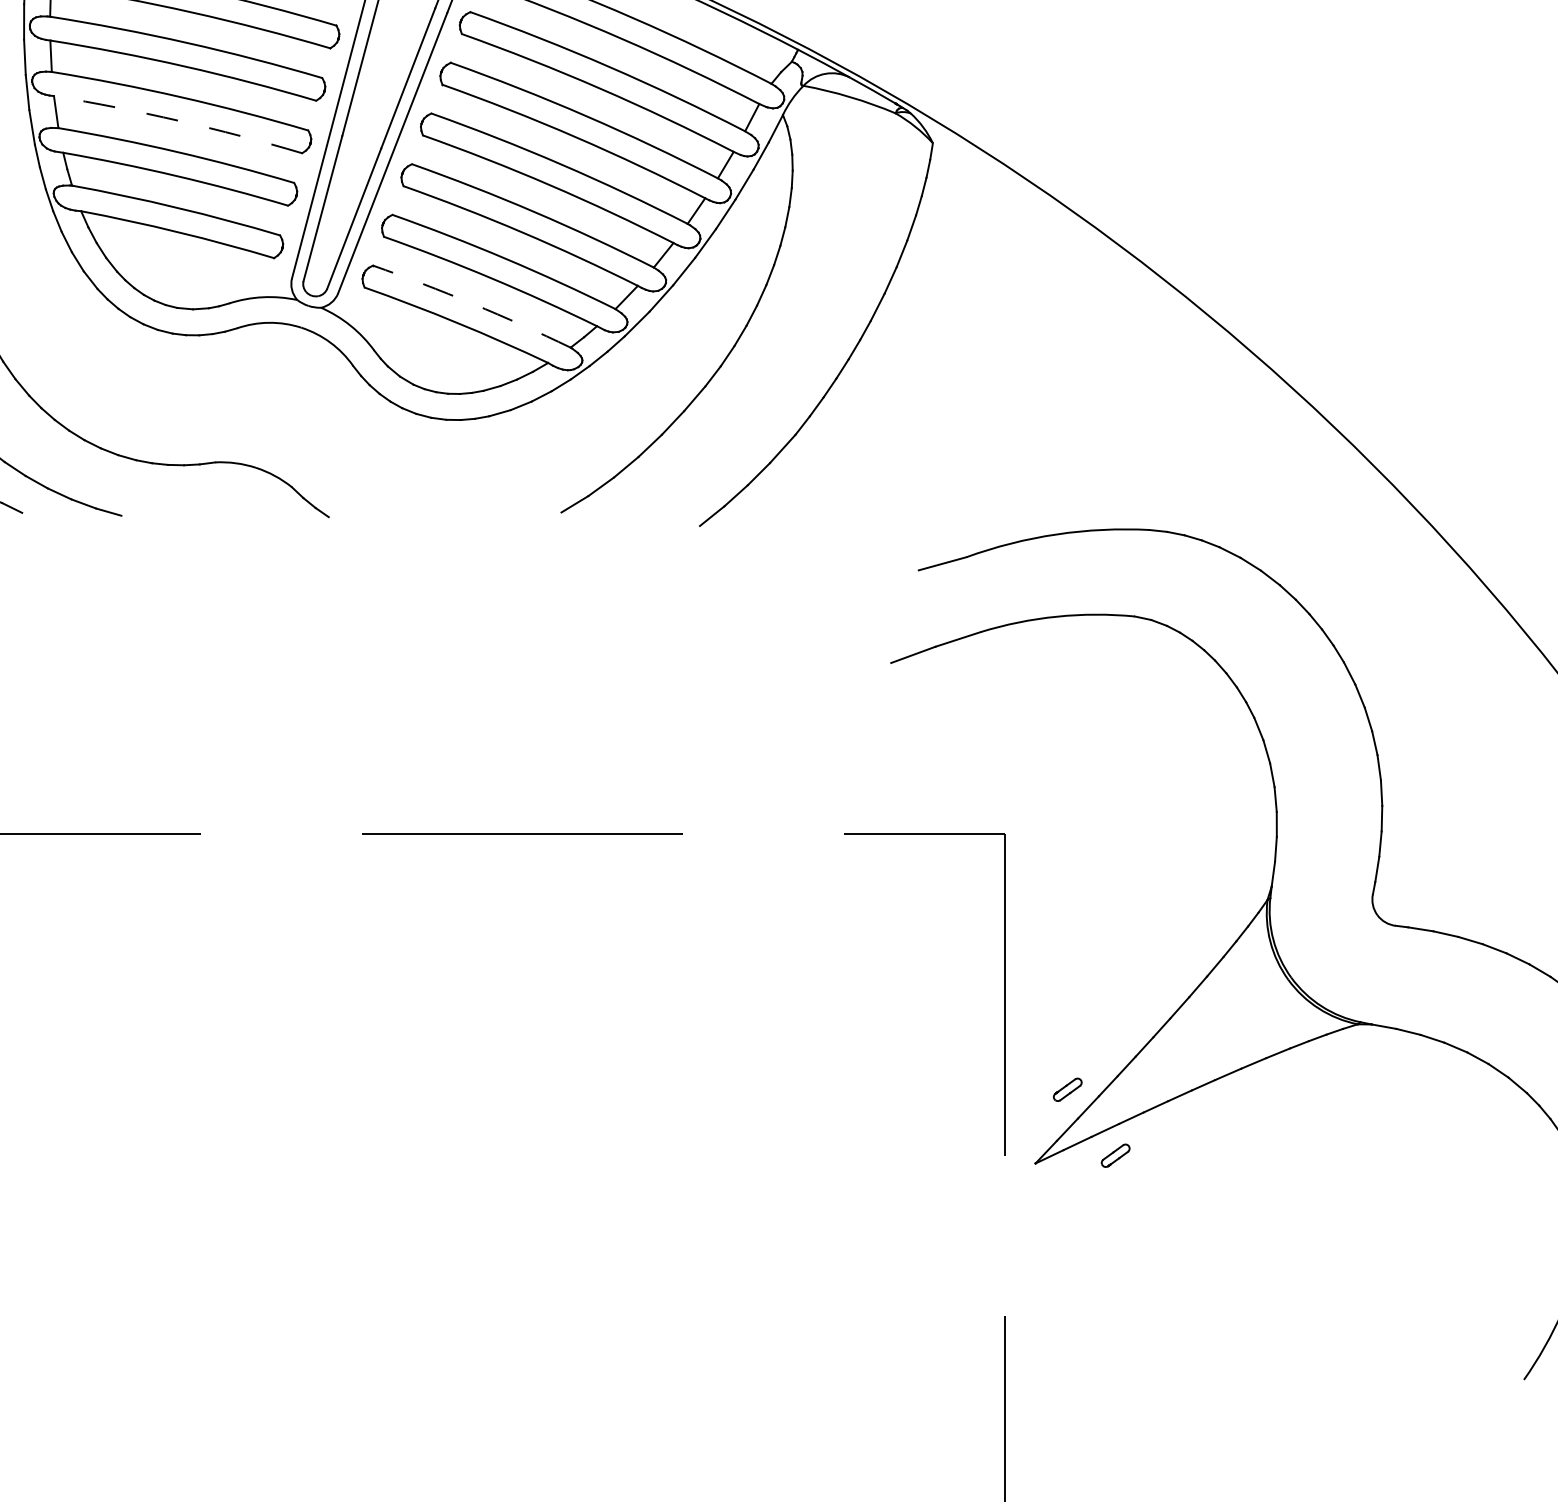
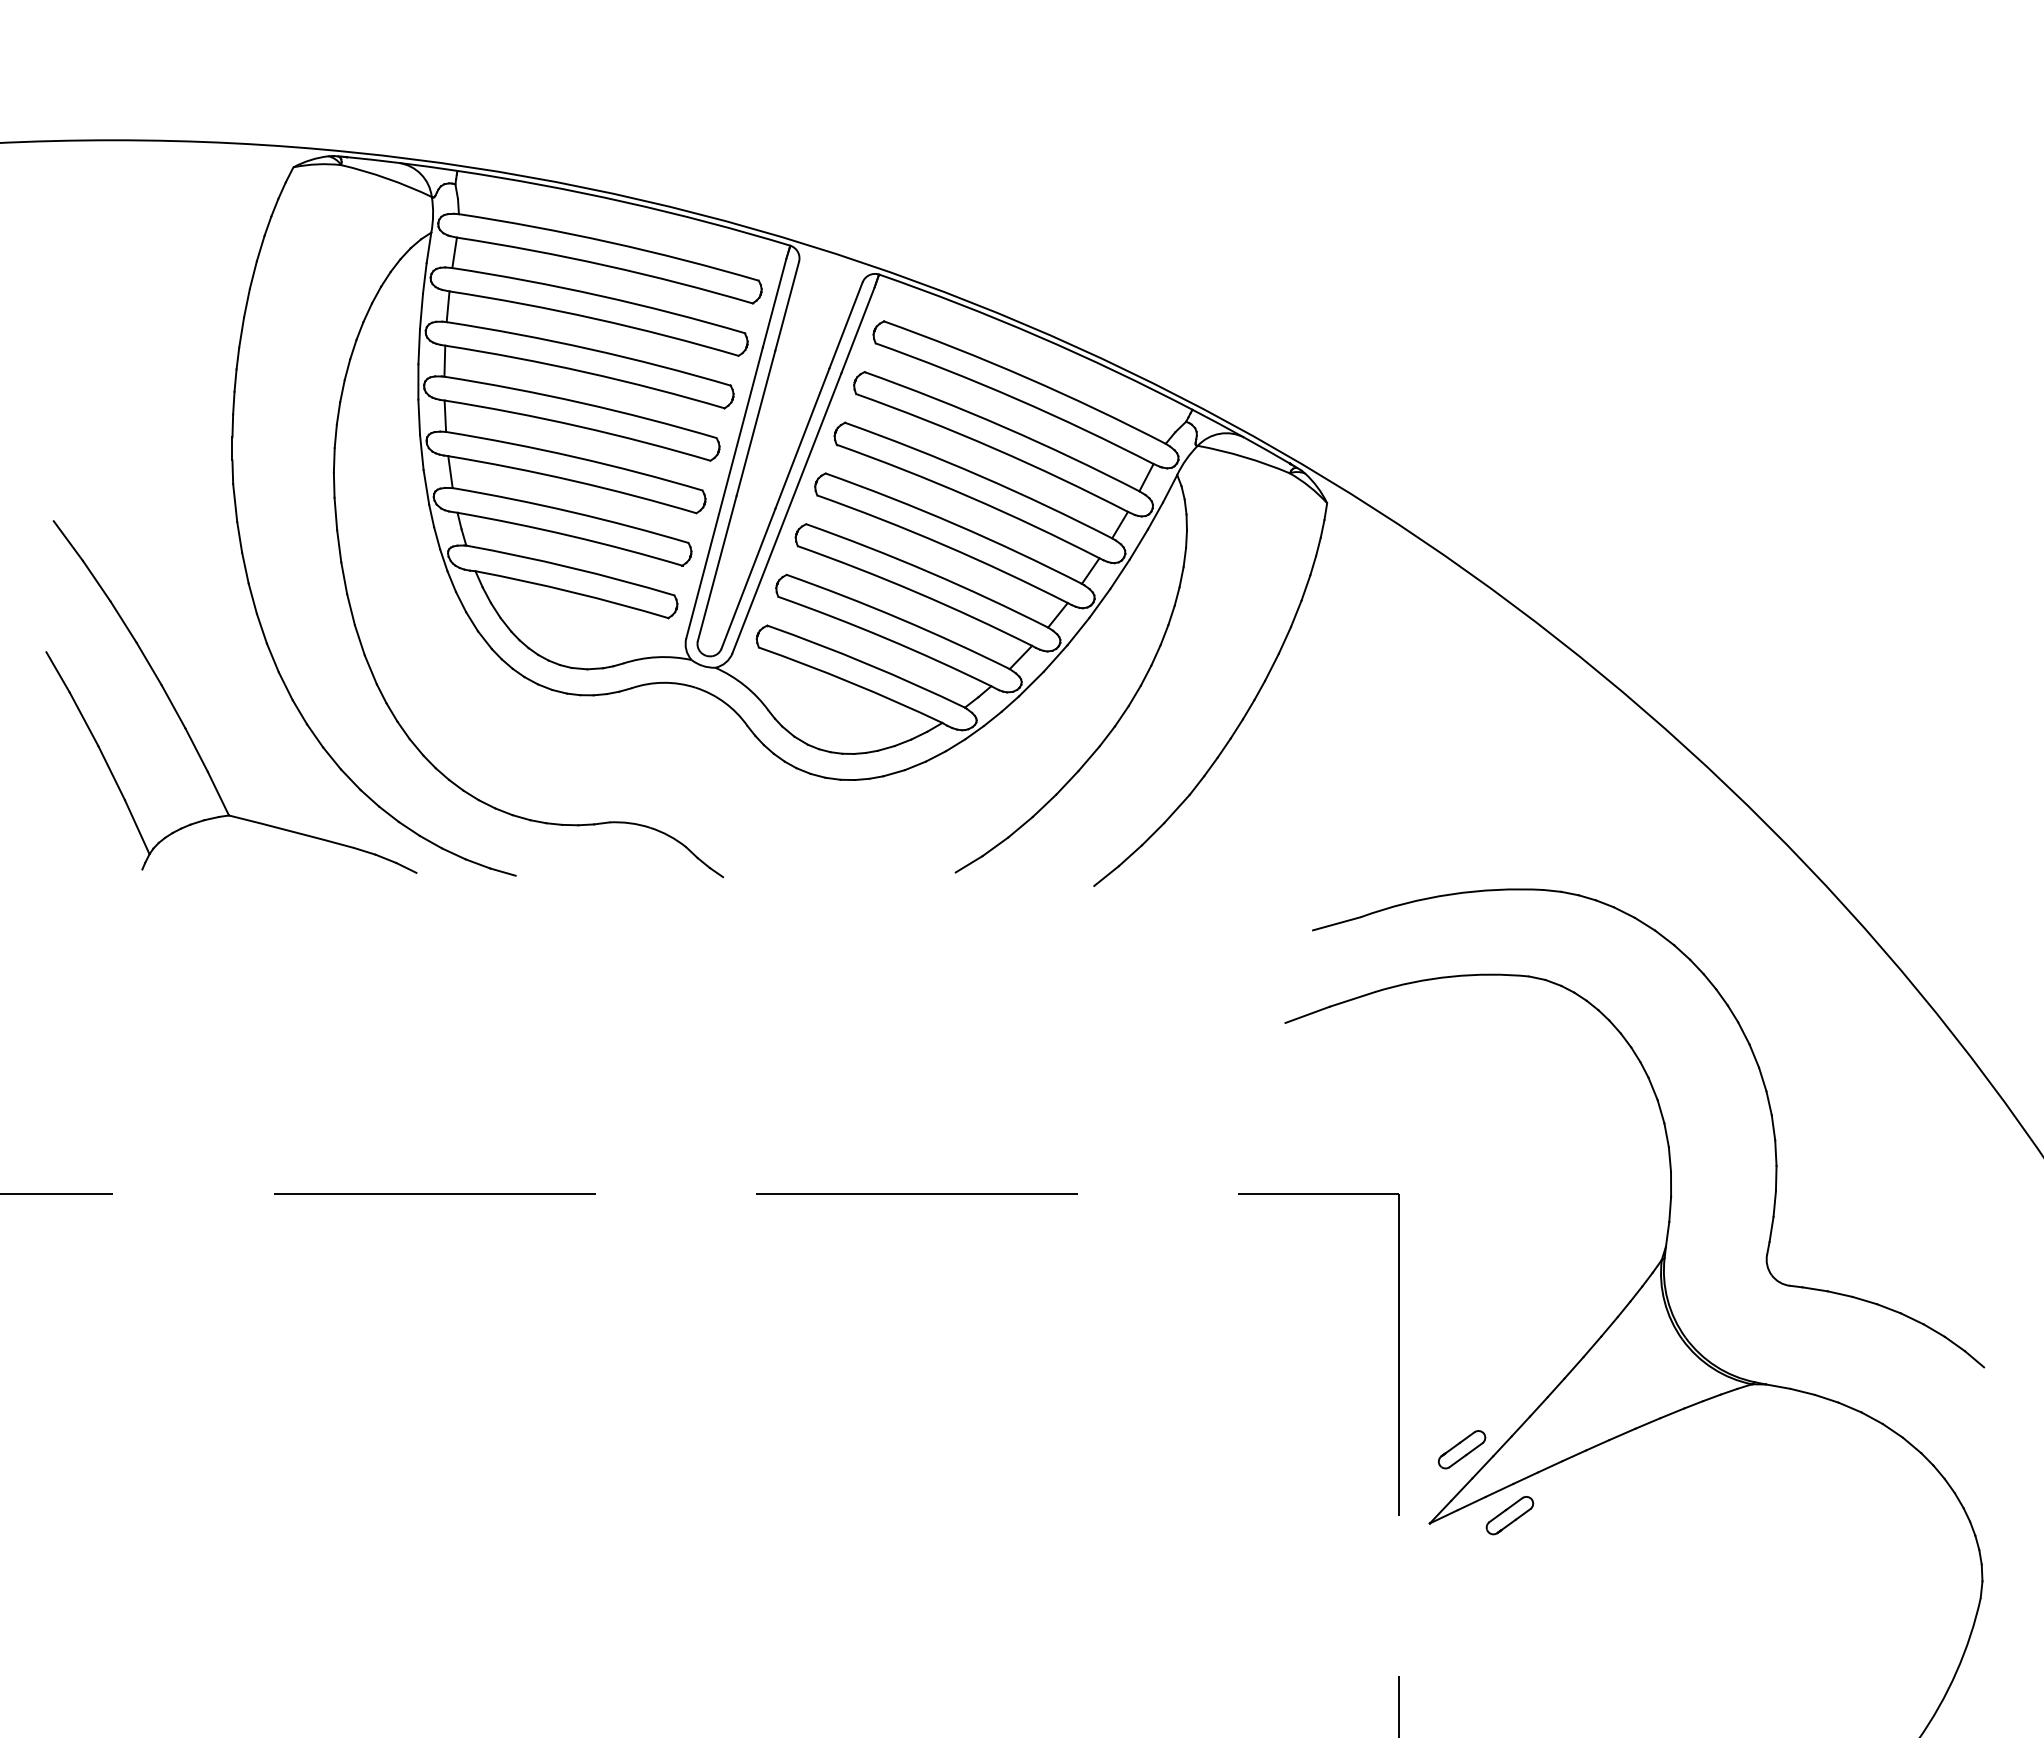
arc: (179, 120) -> (573, 480), dashed -> solid
arc: (473, 303) -> (867, 663), dashed -> solid
part: (1067, 1089) -> (1461, 1449), size x1.67
part: (1115, 1155) -> (1509, 1515), size x1.67

